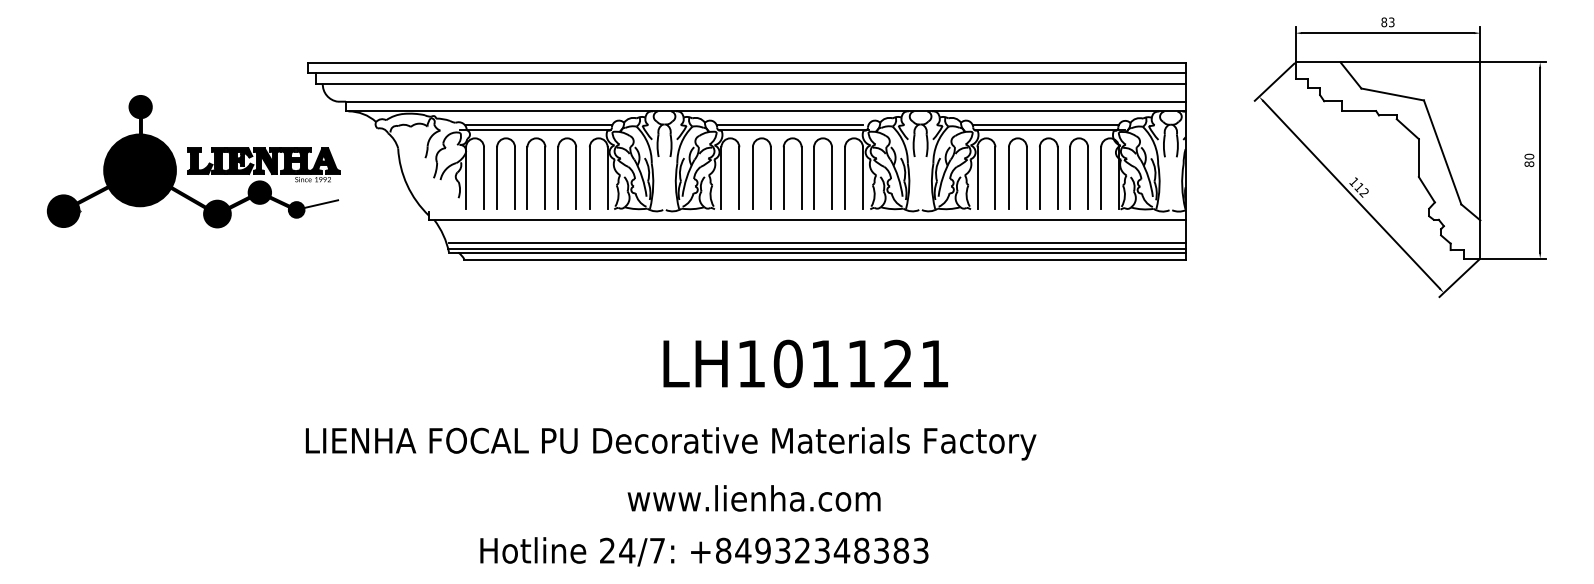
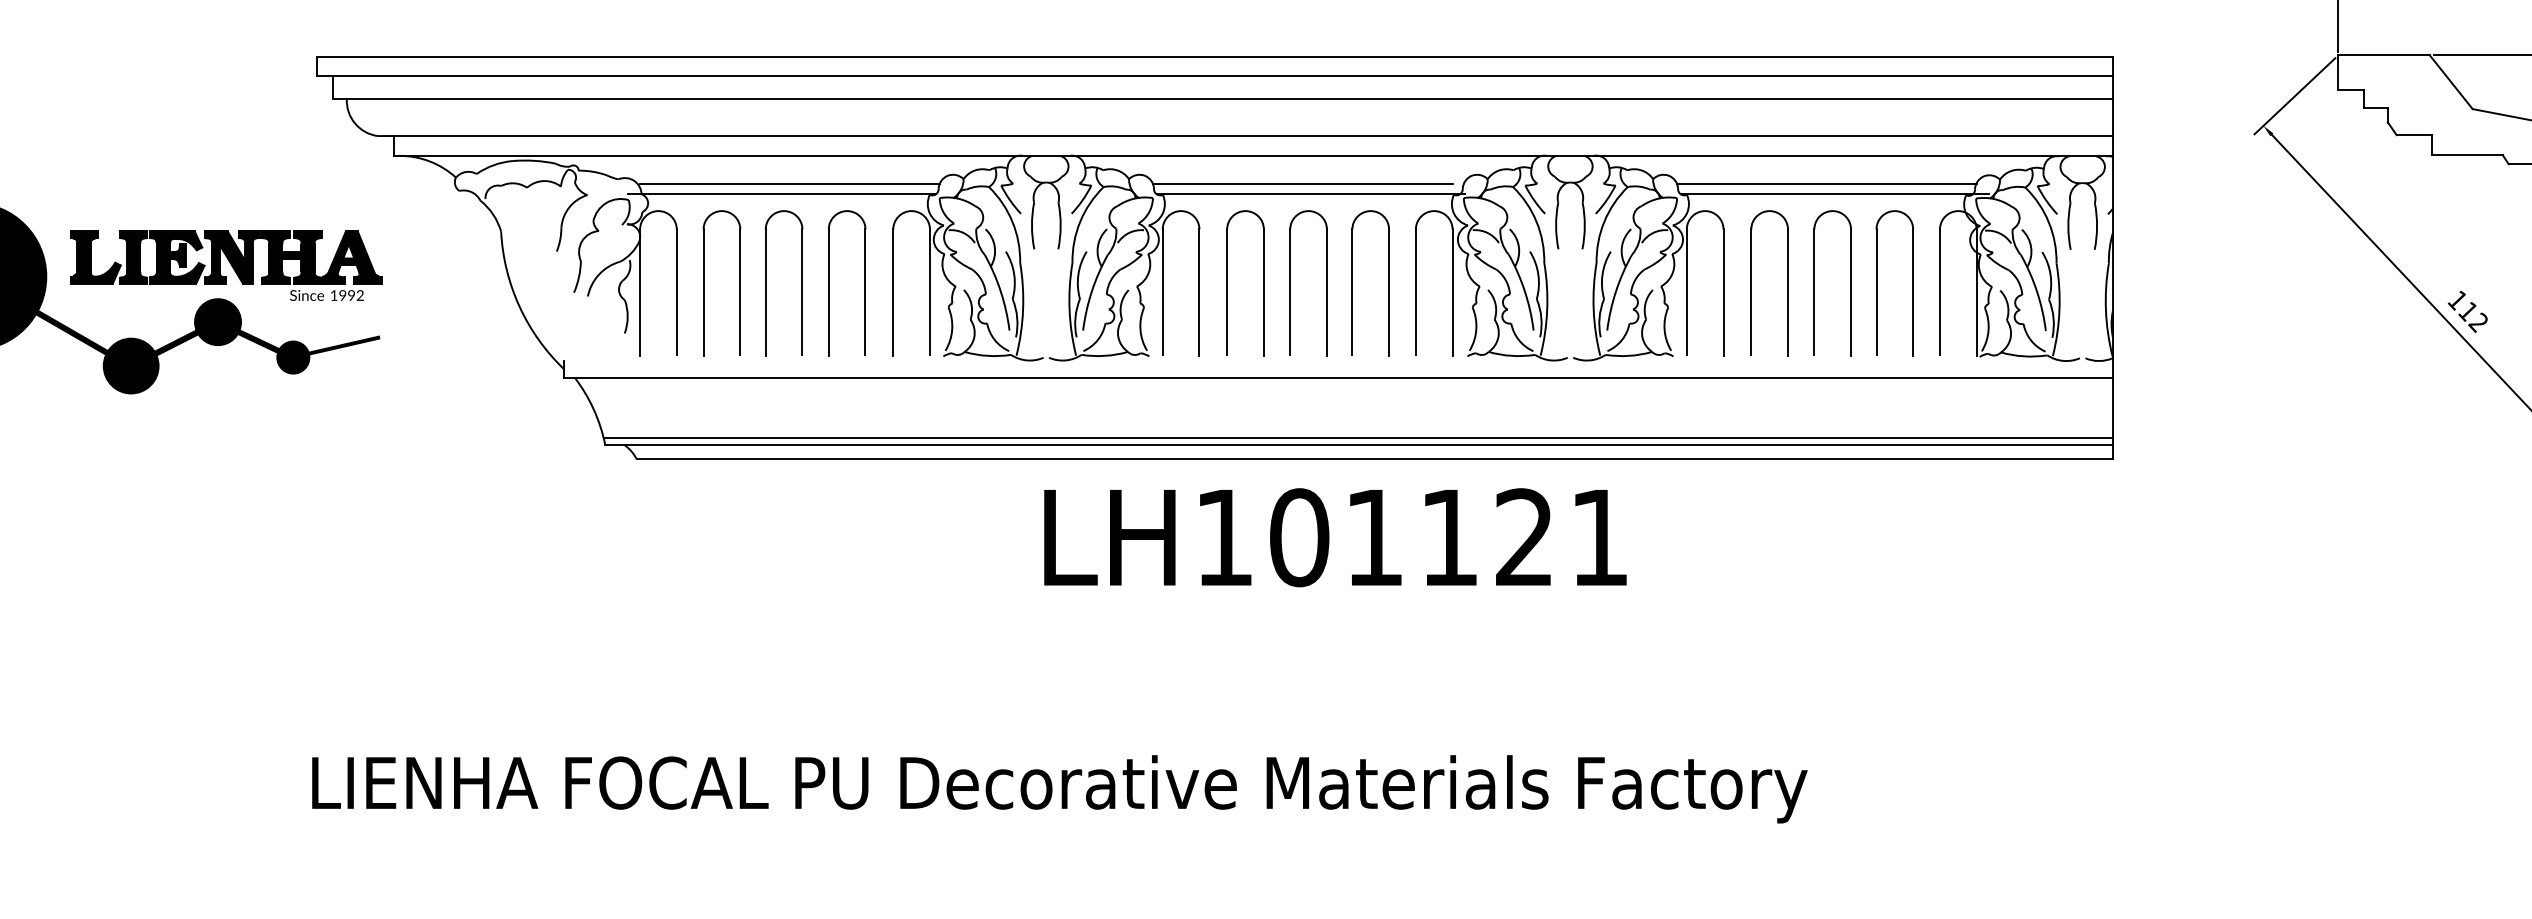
line: (816, 242) -> (1357, 424), removed
text: (805, 363) -> (1334, 536), moved
text: (671, 443) -> (1060, 788), moved

